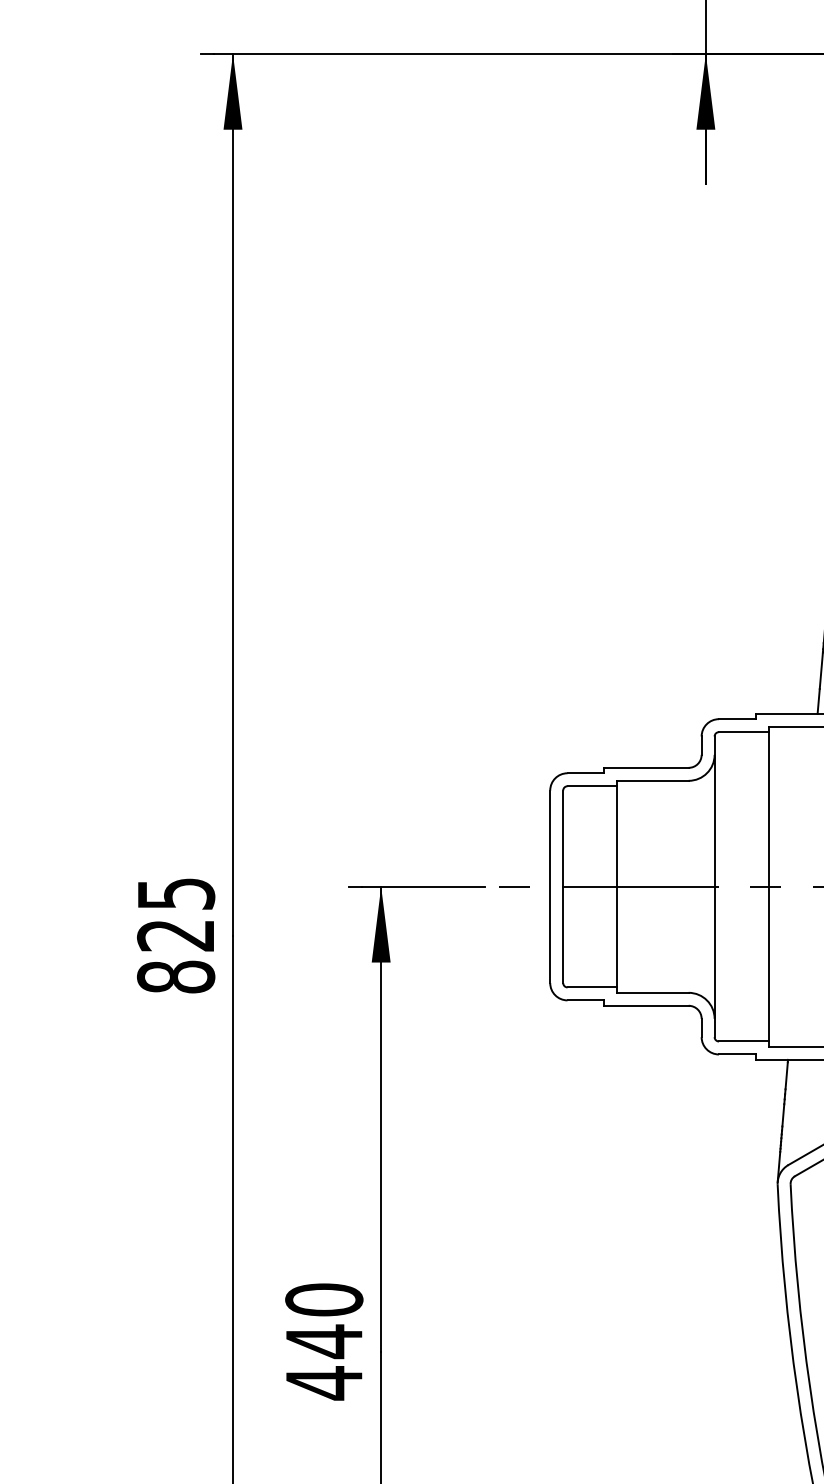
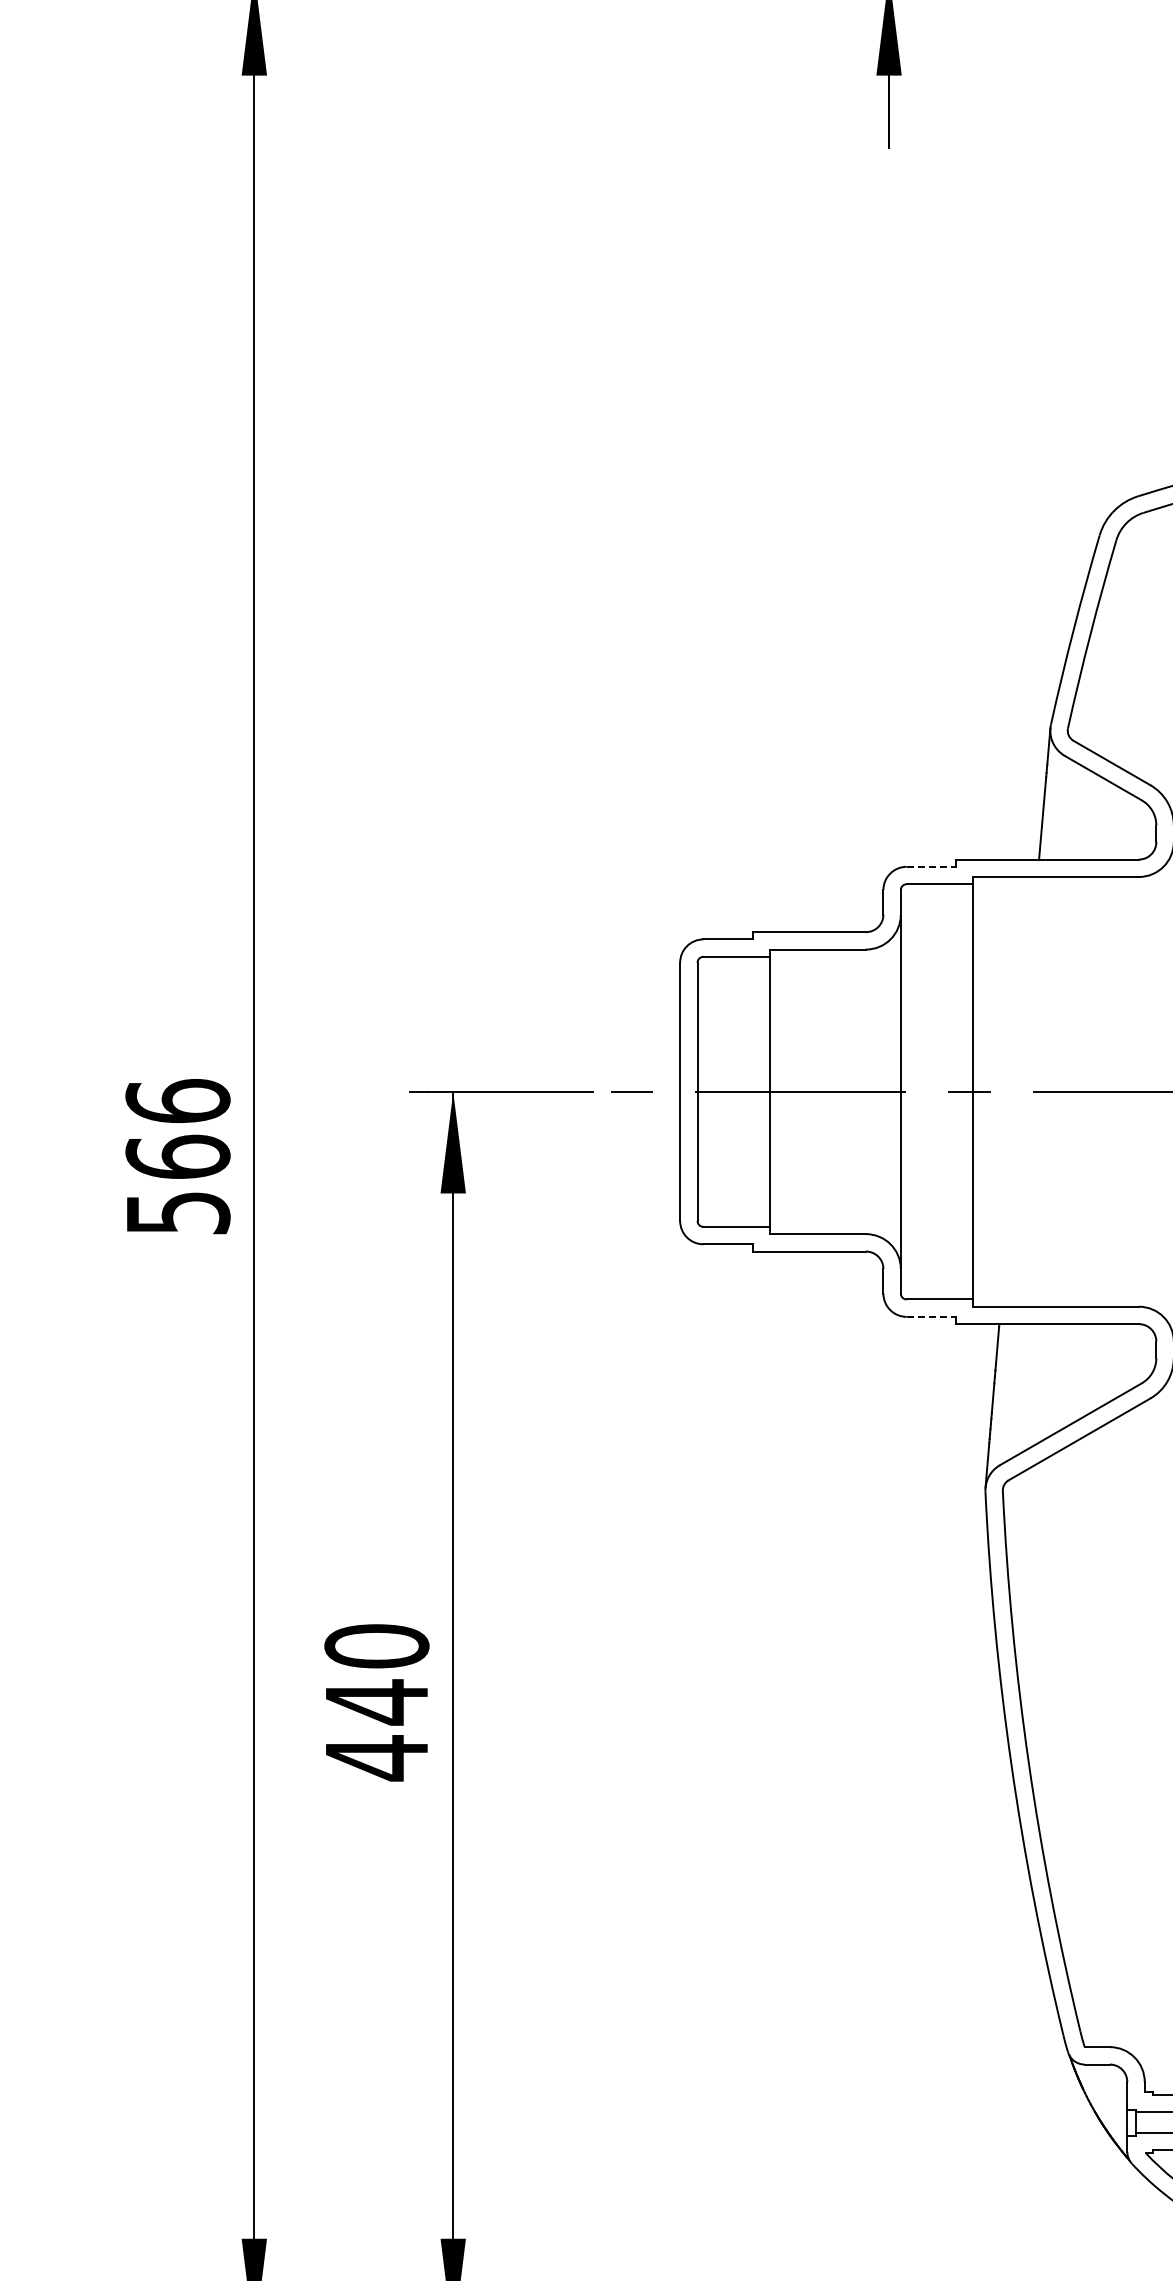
line: (737, 718) -> (931, 866), solid -> dashed
text: (175, 934) -> (177, 1156), 825 -> 566
line: (737, 1054) -> (931, 1316), solid -> dashed

